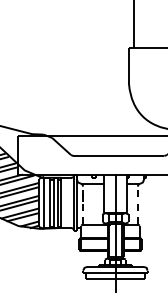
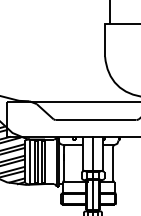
line: (83, 205) -> (64, 164), dashed -> solid
line: (137, 205) -> (112, 164), dashed -> solid

